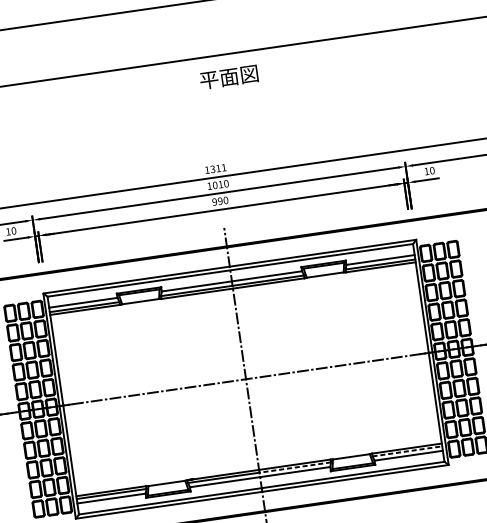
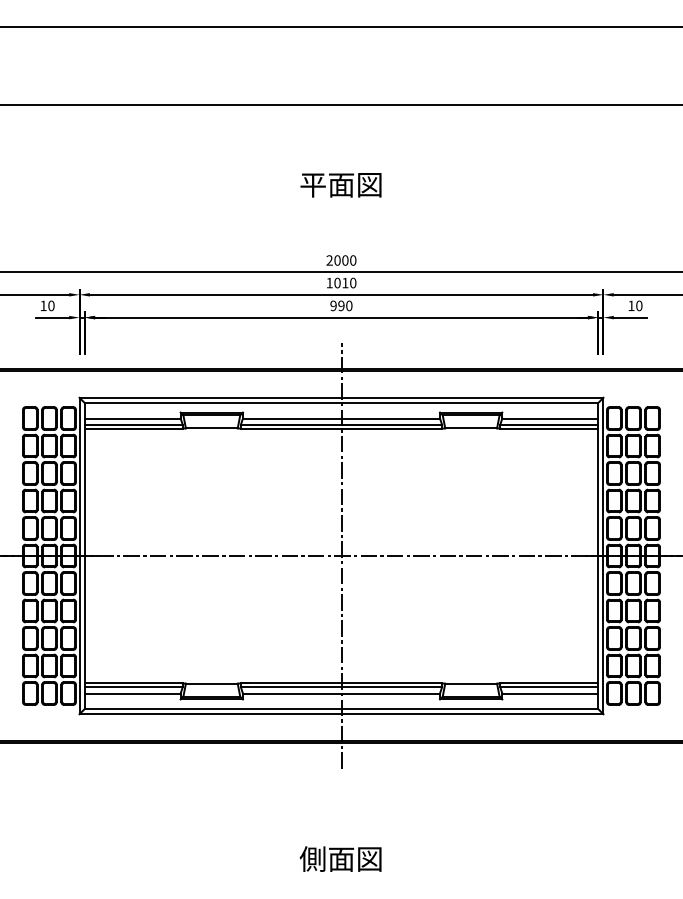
text: (228, 77) -> (340, 185), moved
text: (215, 168) -> (341, 260), 1311 -> 2000
line: (407, 451) -> (549, 687), dashed -> solid
line: (295, 467) -> (391, 687), dashed -> solid

